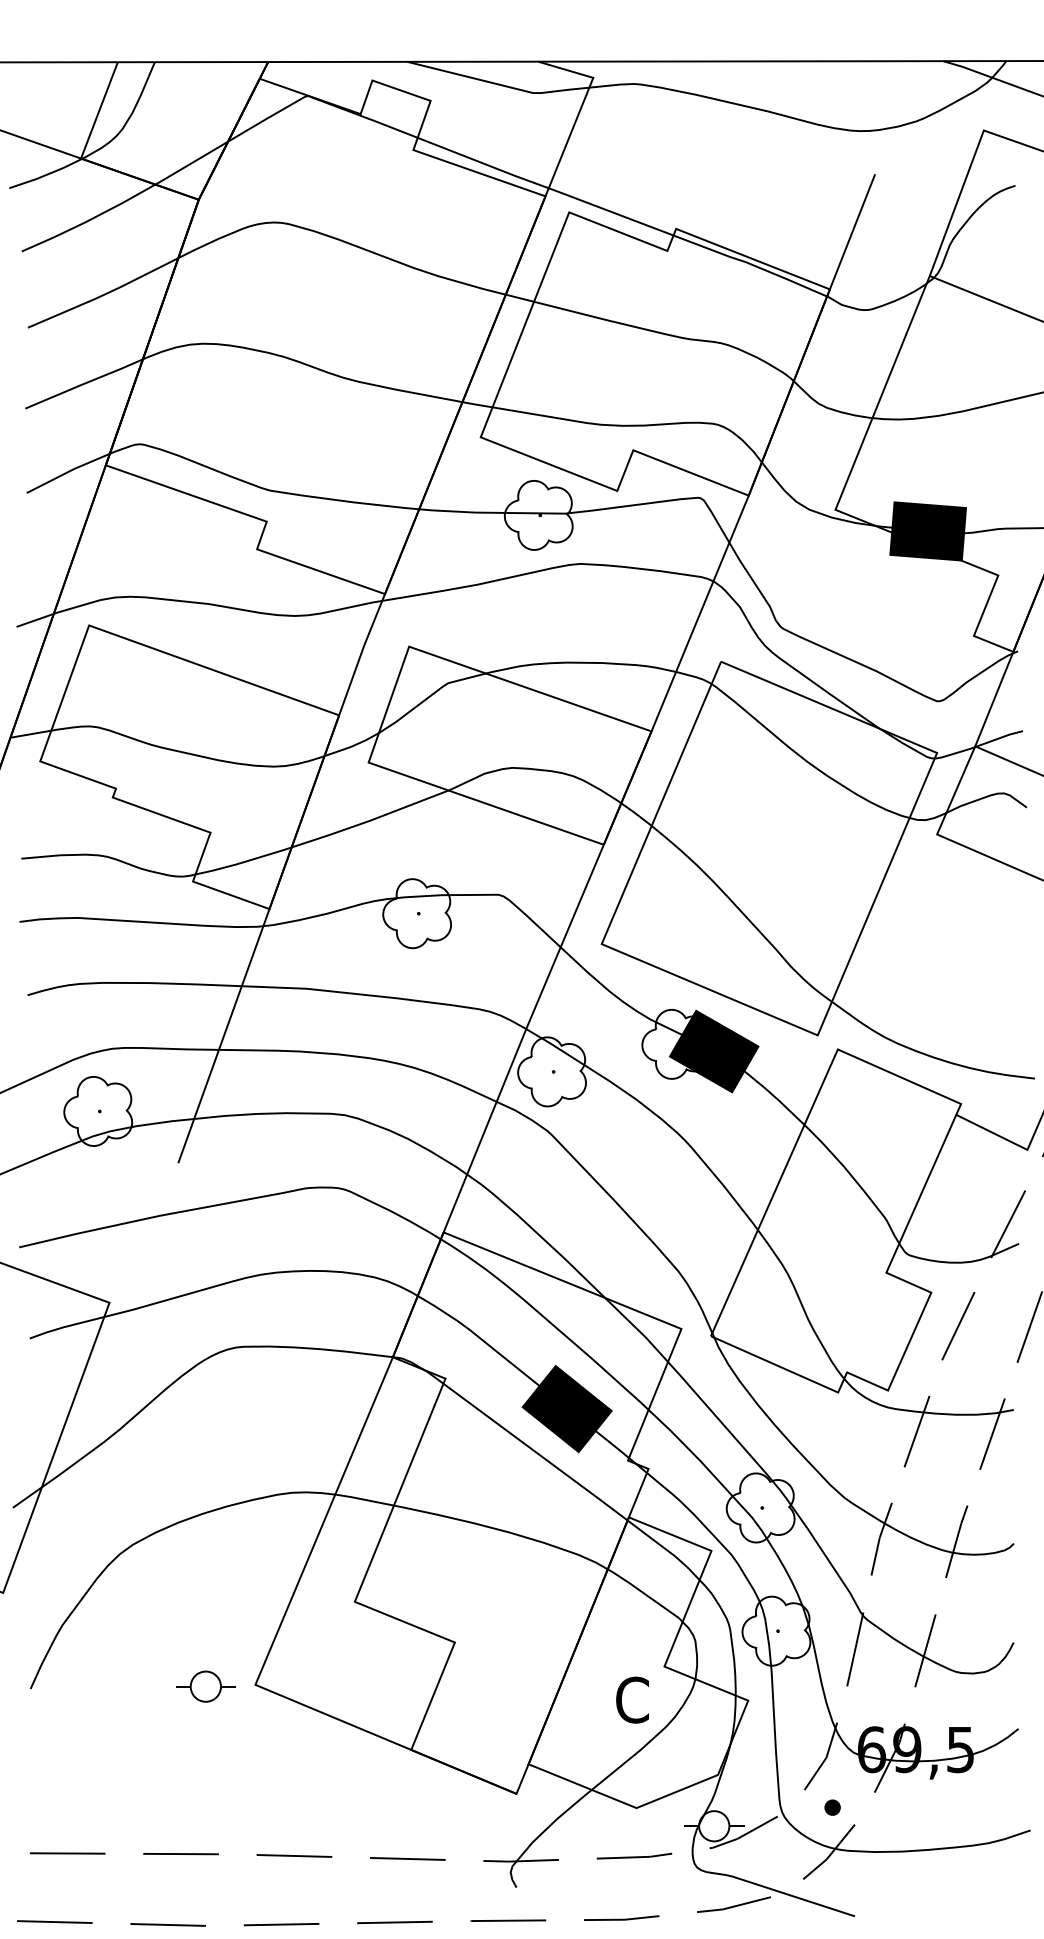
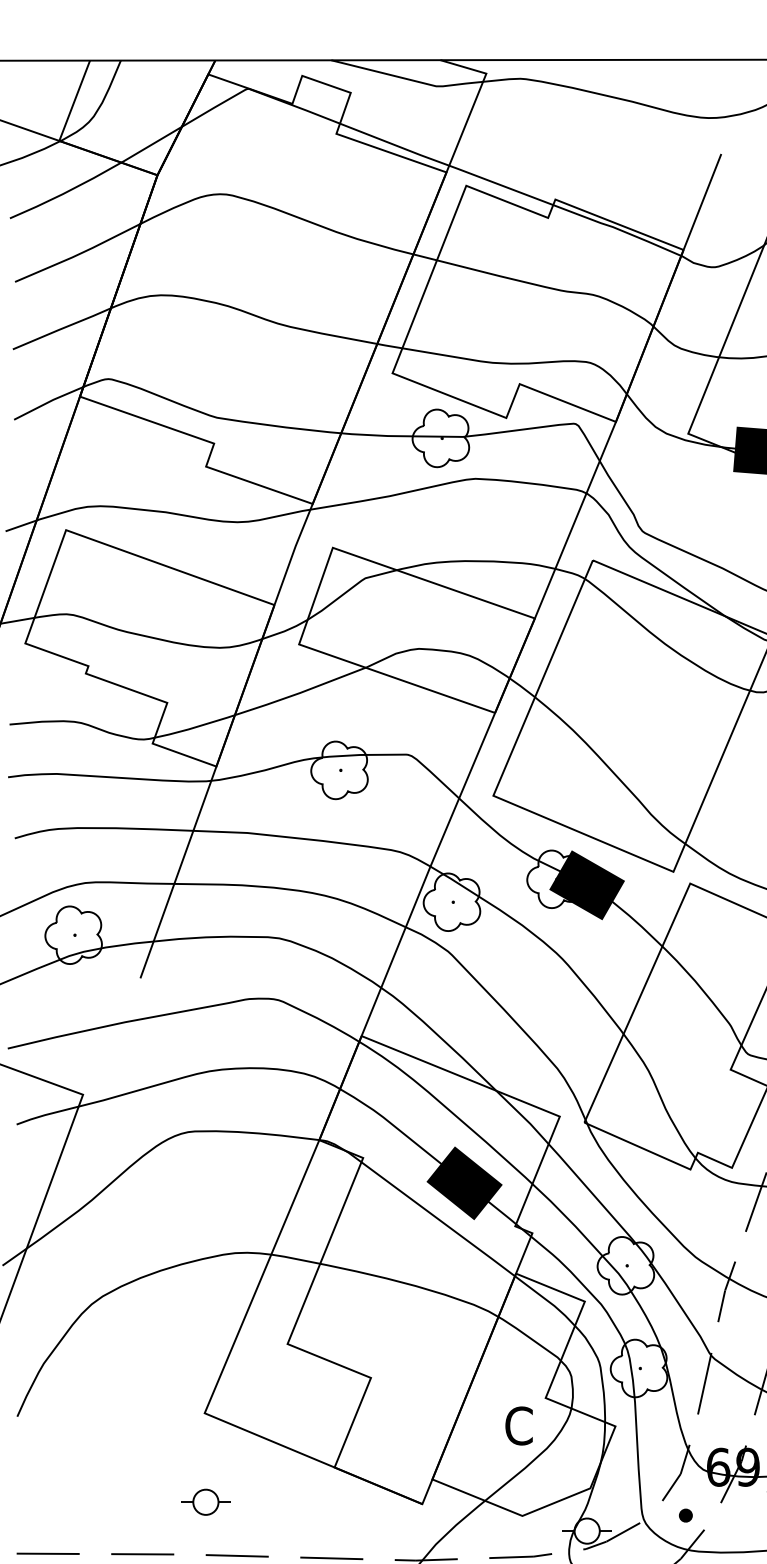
part: (205, 1686) -> (205, 1502), moved

